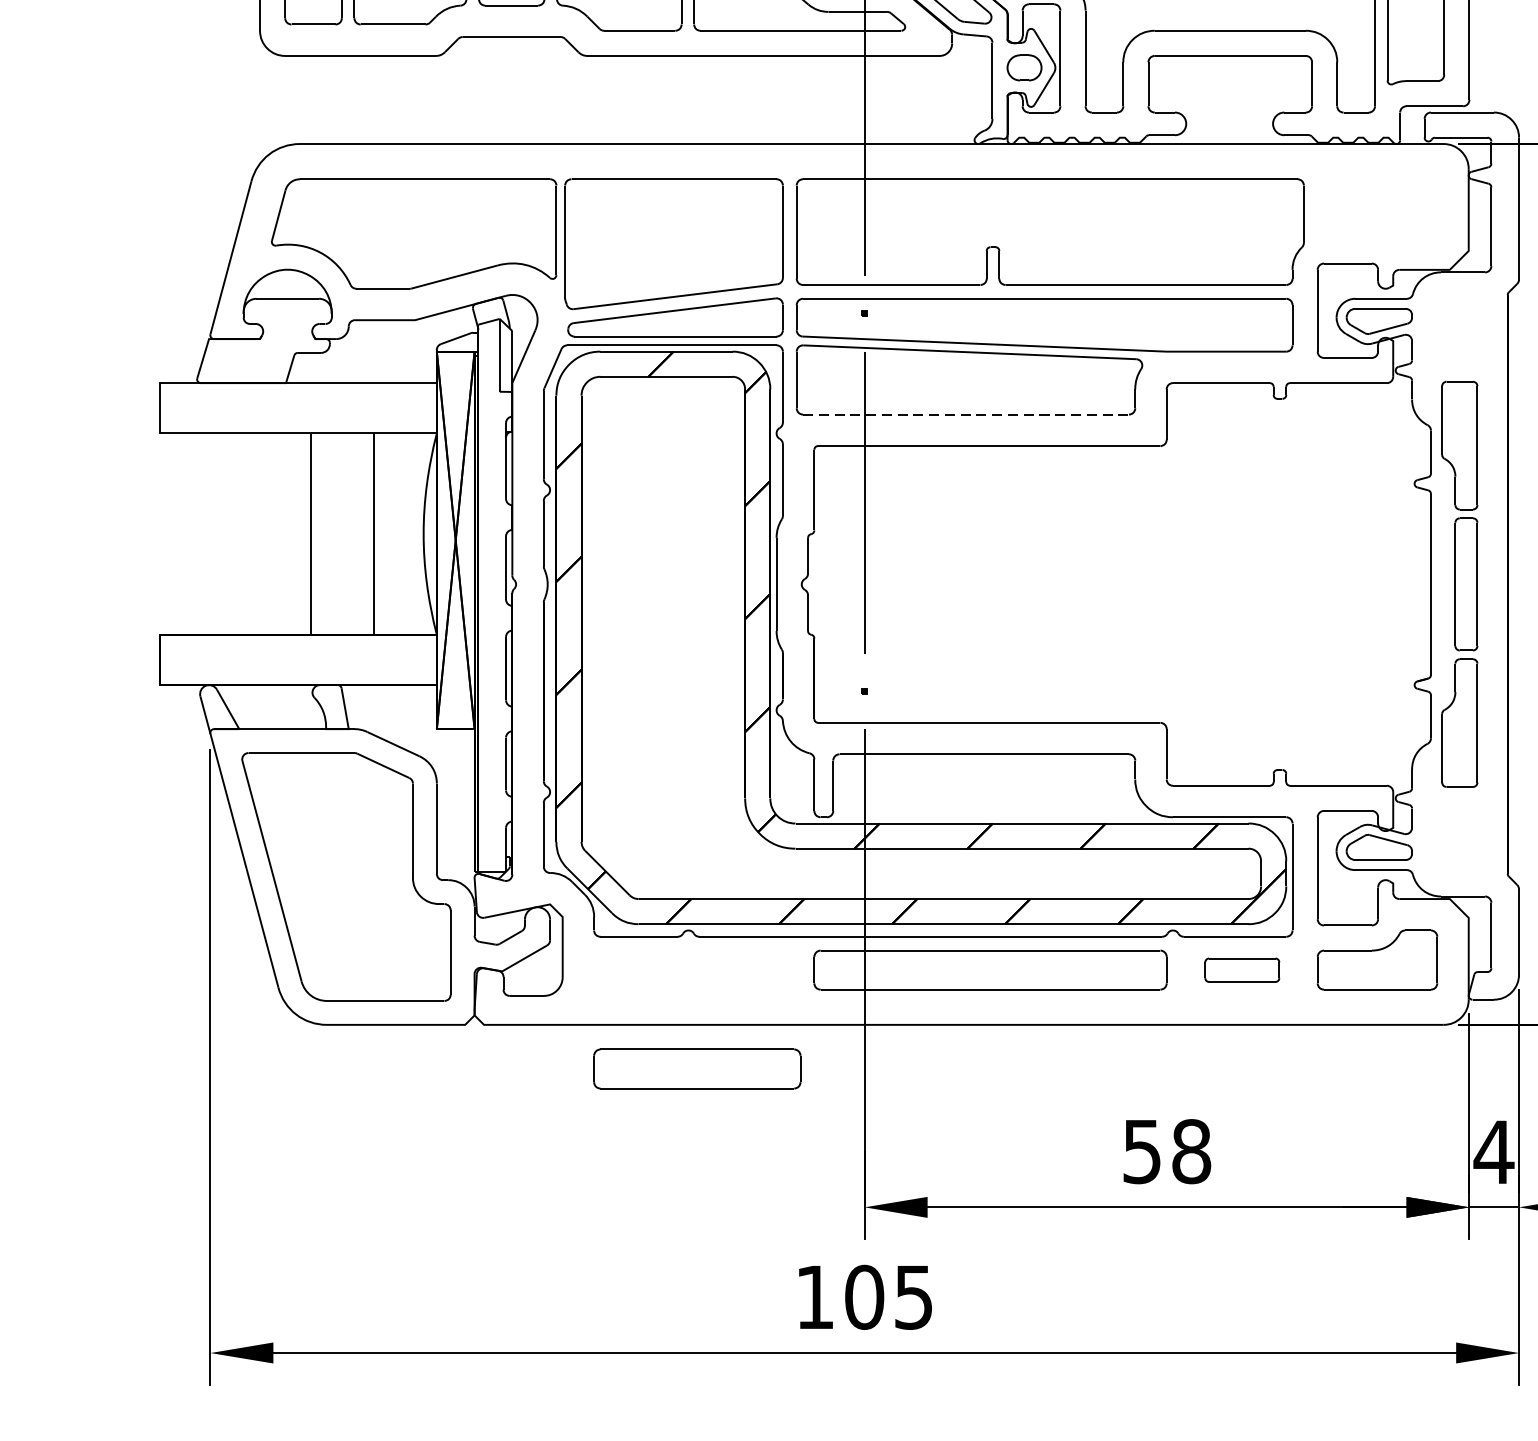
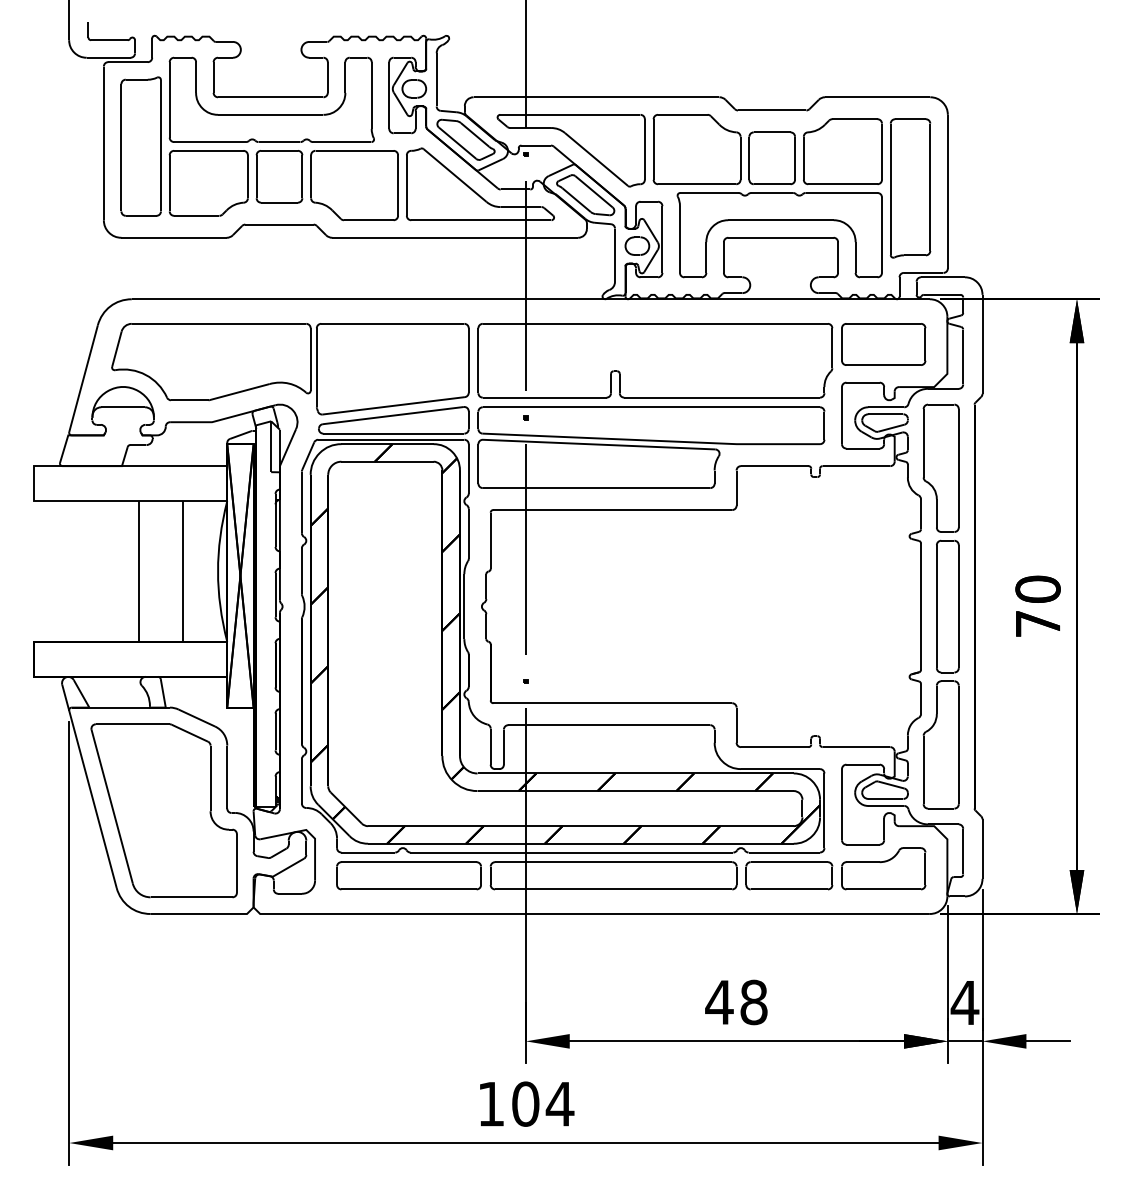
part: (1377, 208) -> (883, 344), added
line: (965, 415) -> (596, 488), dashed -> solid
part: (1458, 584) -> (940, 606), size x1.43
part: (1242, 969) -> (789, 875), size x1.67
part: (696, 1068) -> (408, 875), moved
text: (1142, 1151) -> (719, 1002), 58 -> 48
text: (912, 1297) -> (559, 1104), 105 -> 104

